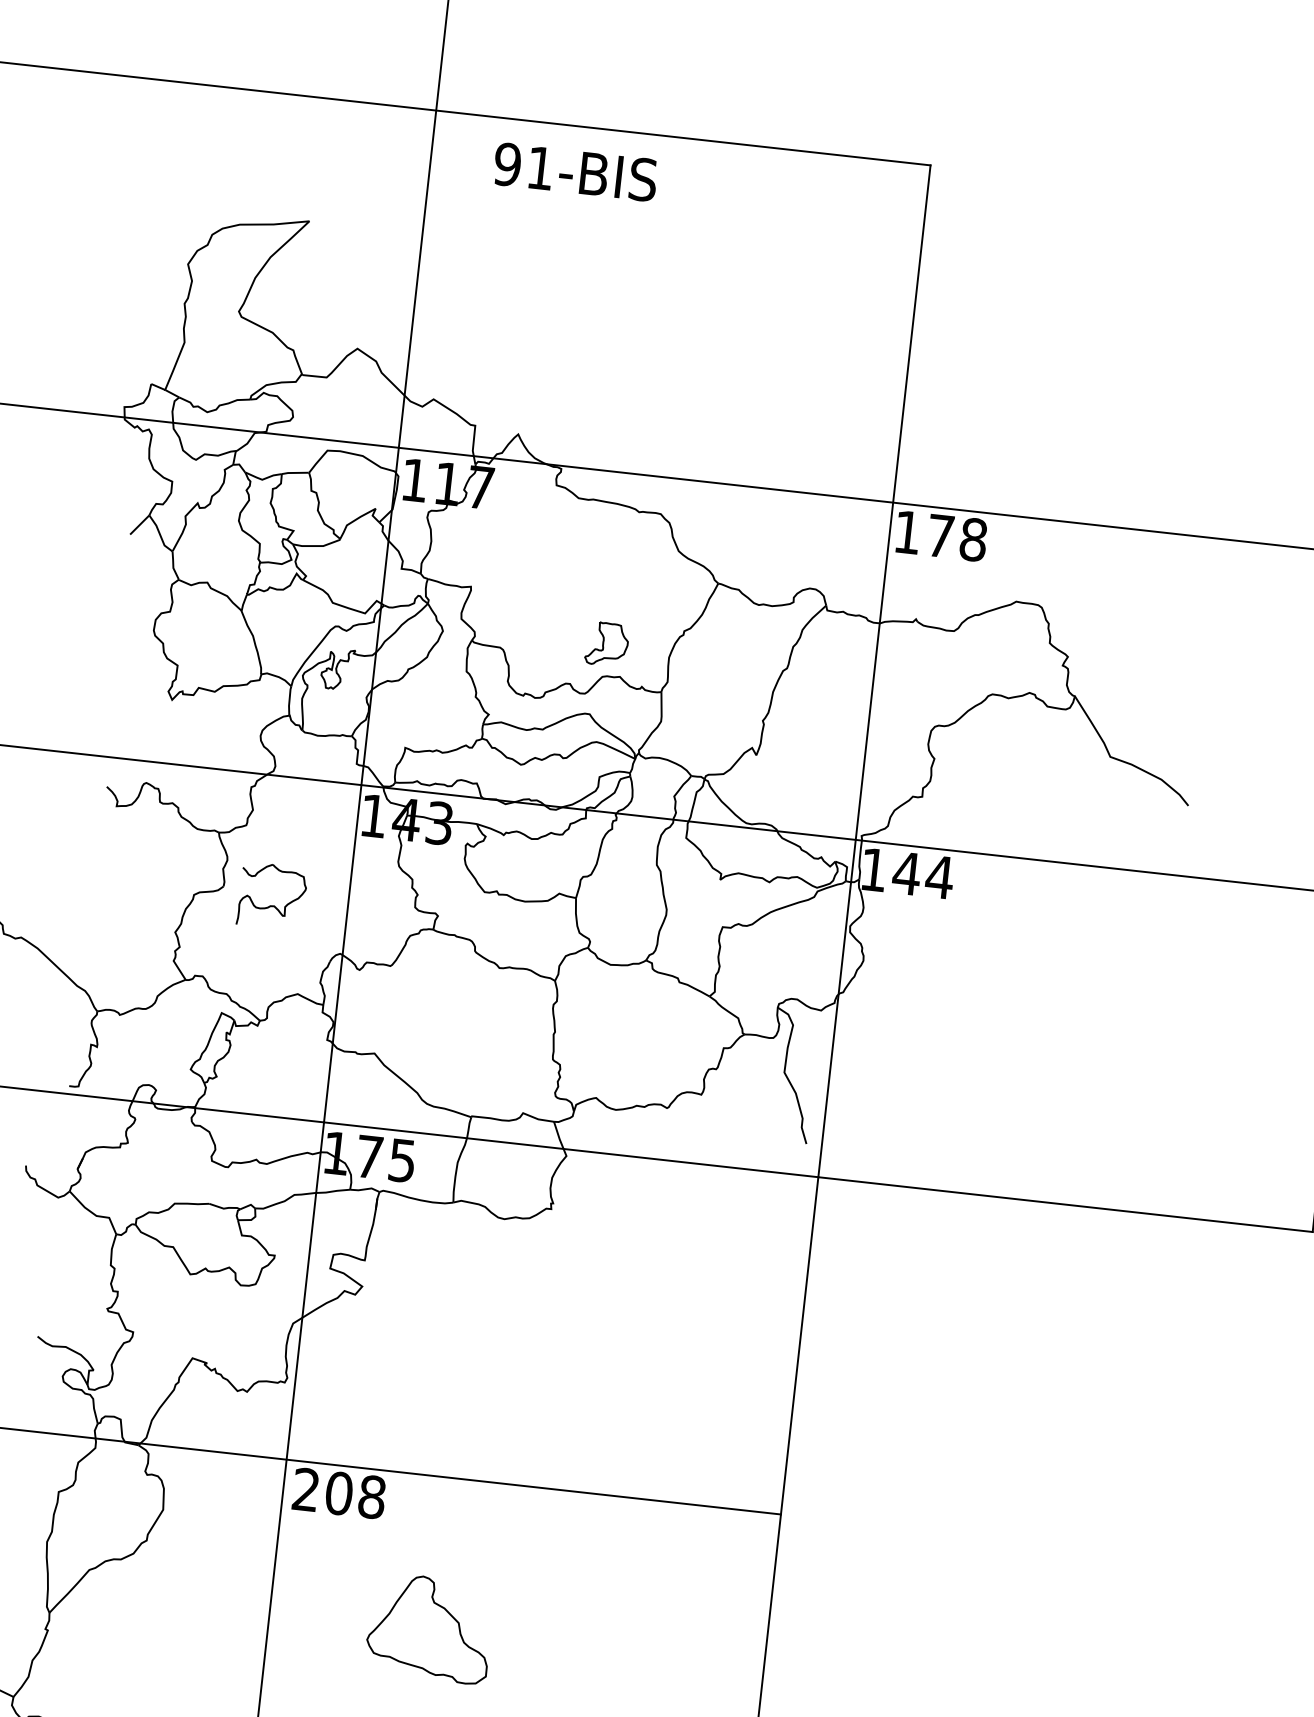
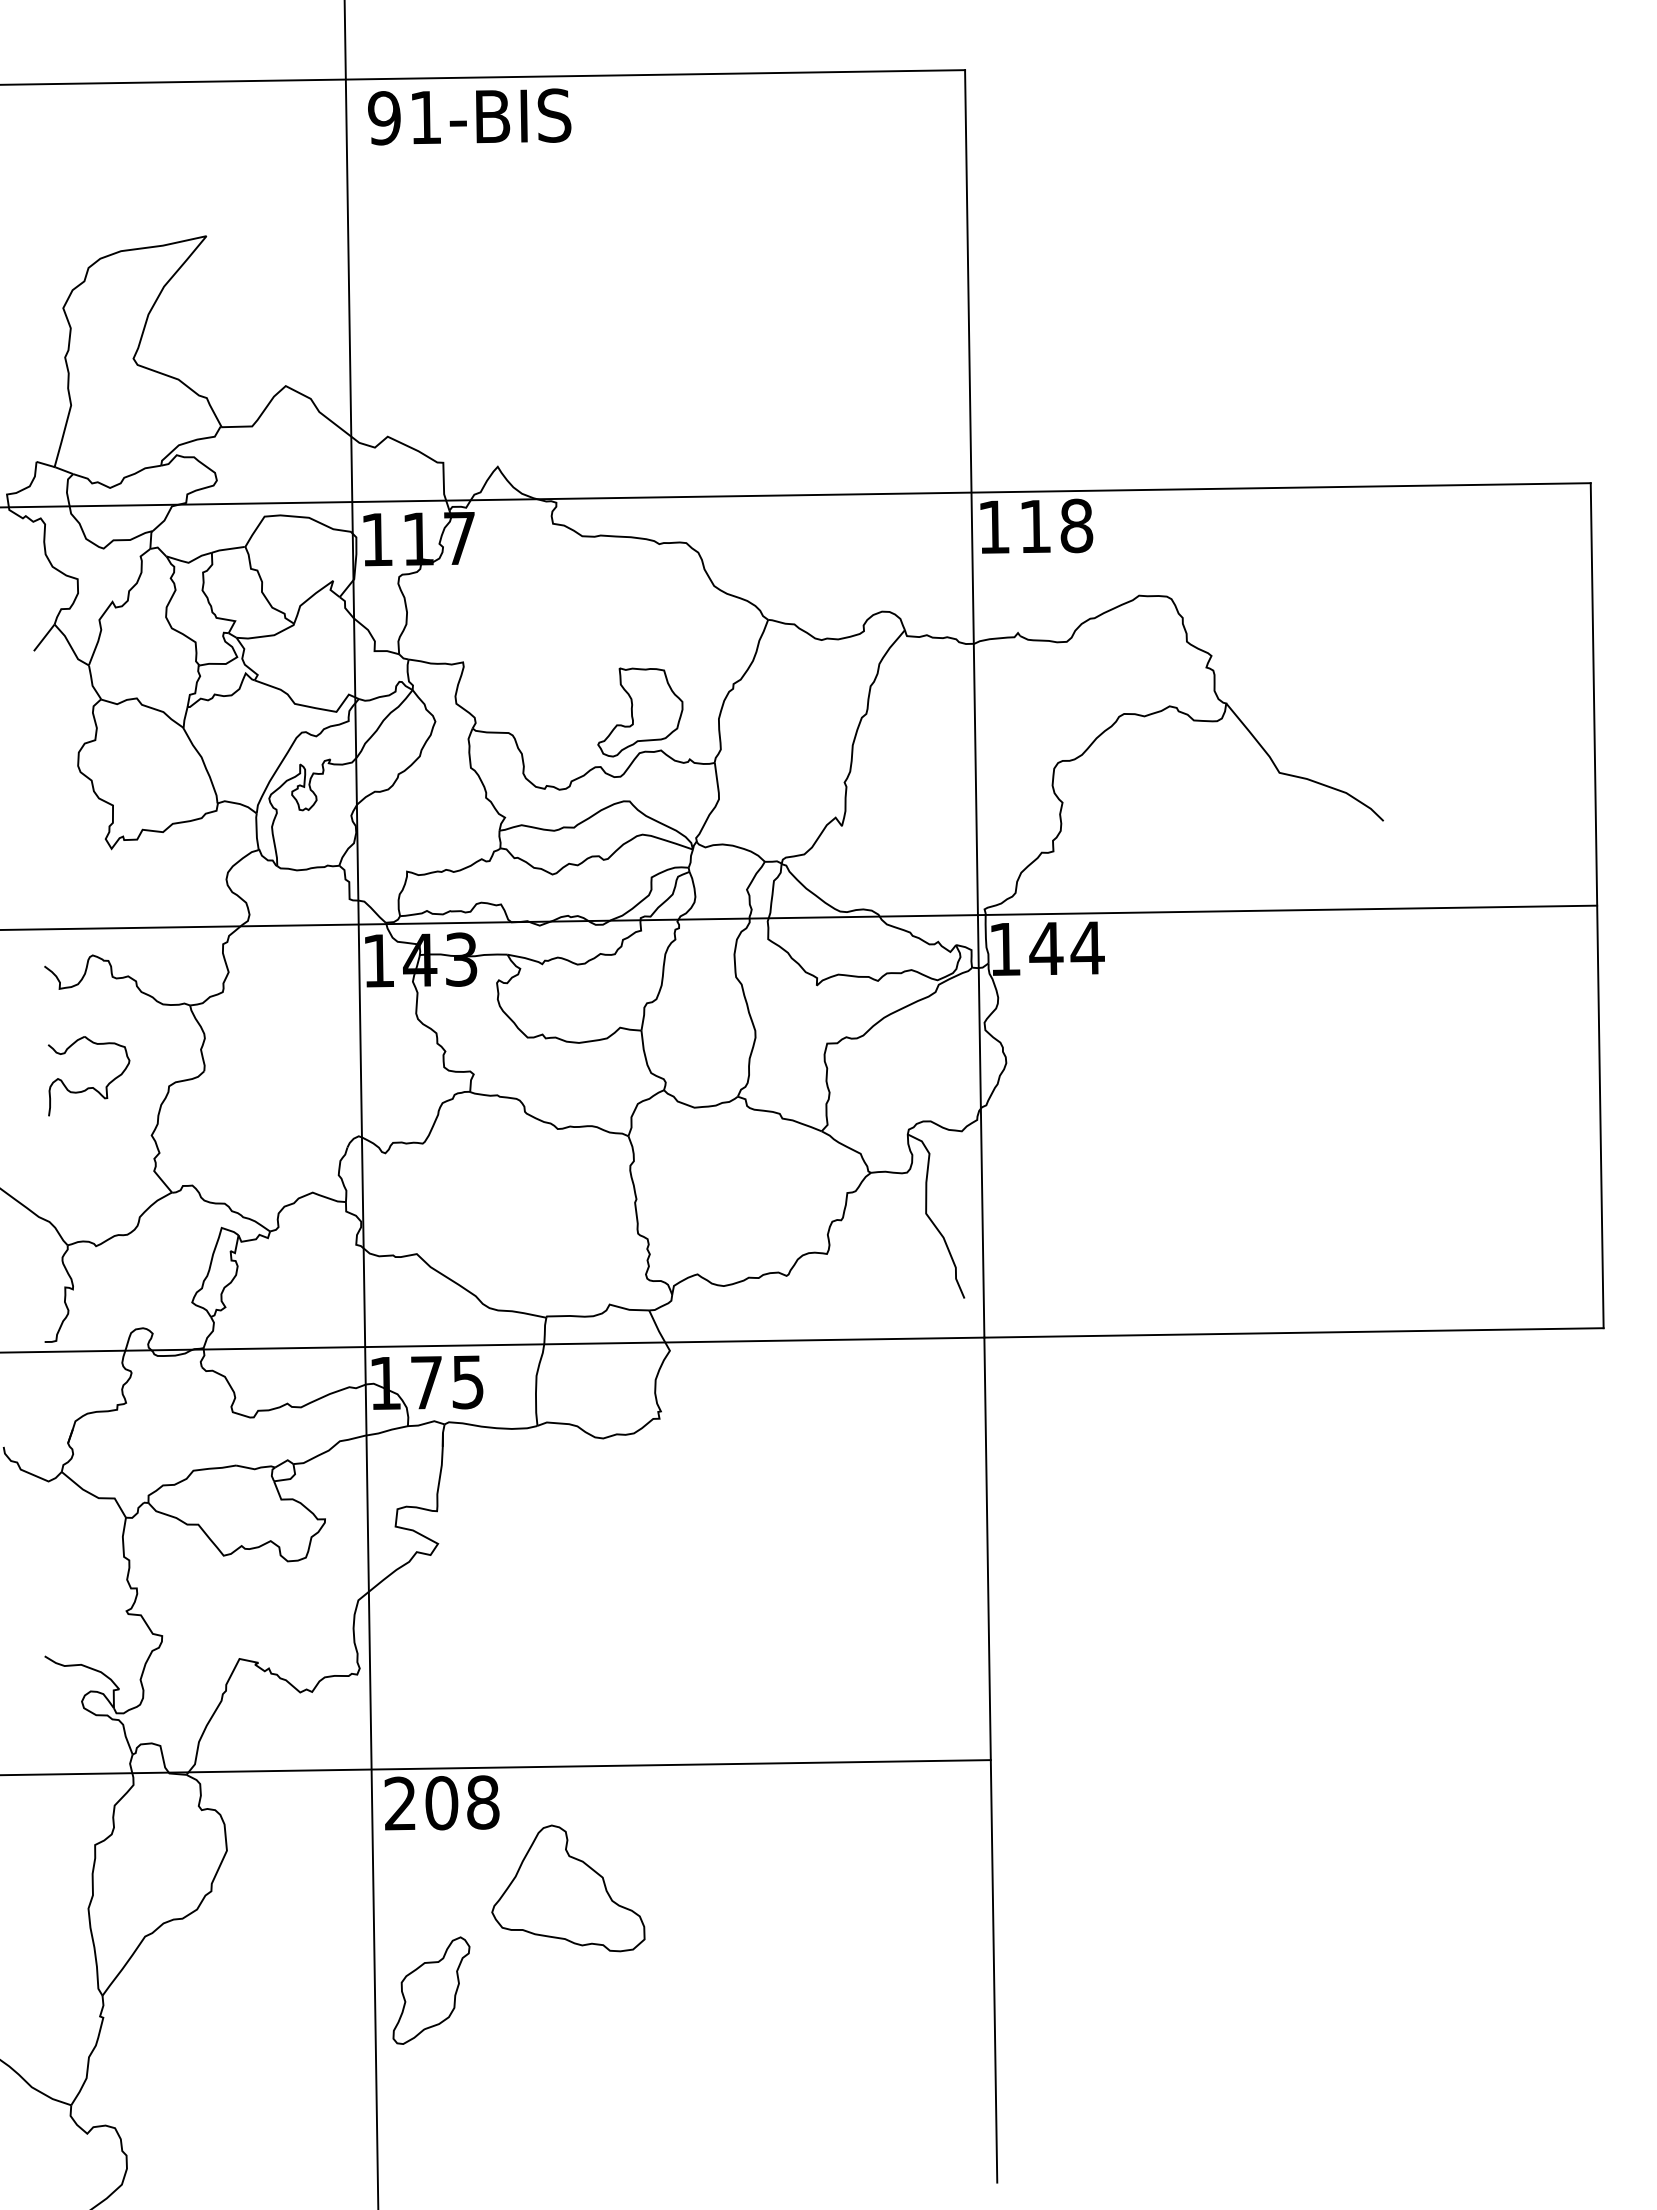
text: (575, 171) -> (469, 116), moved
text: (939, 535) -> (1034, 526), 178 -> 118
part: (607, 644) -> (640, 712), size x1.67
part: (270, 905) -> (88, 1087), moved
part: (430, 1628) -> (568, 1888), moved
part: (312, 1641) -> (431, 1990), added

